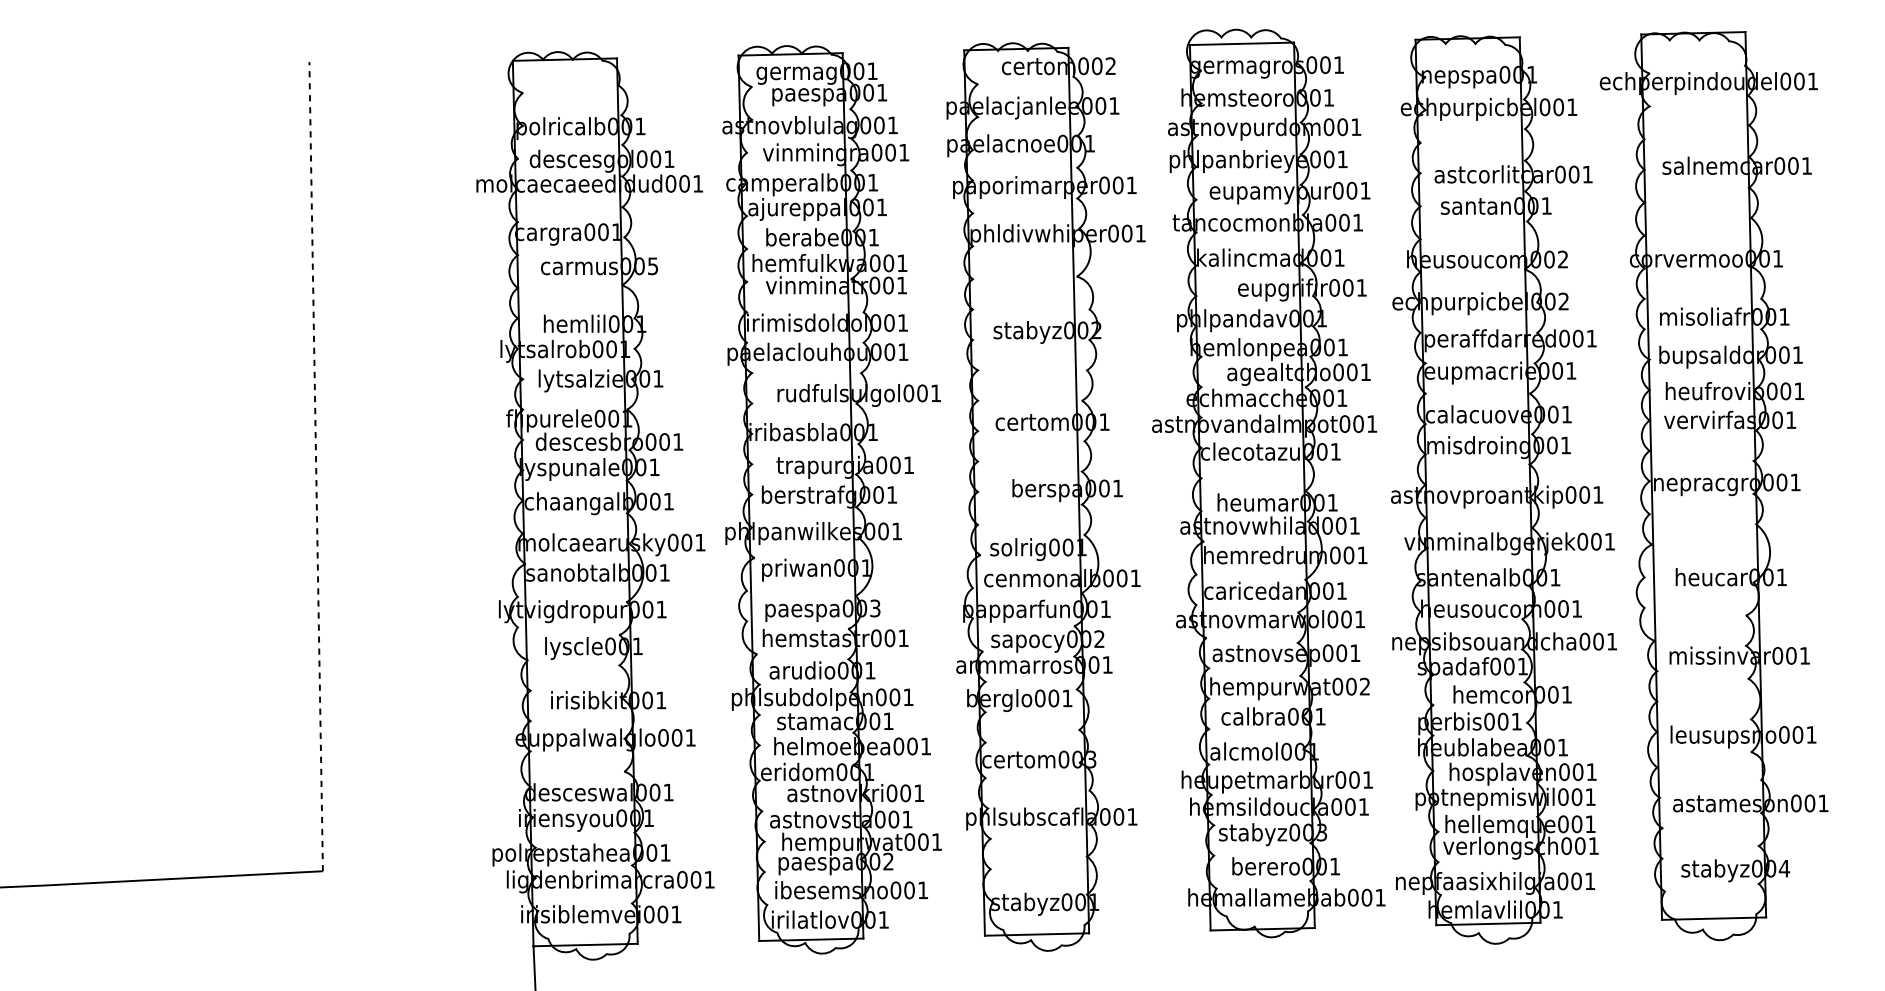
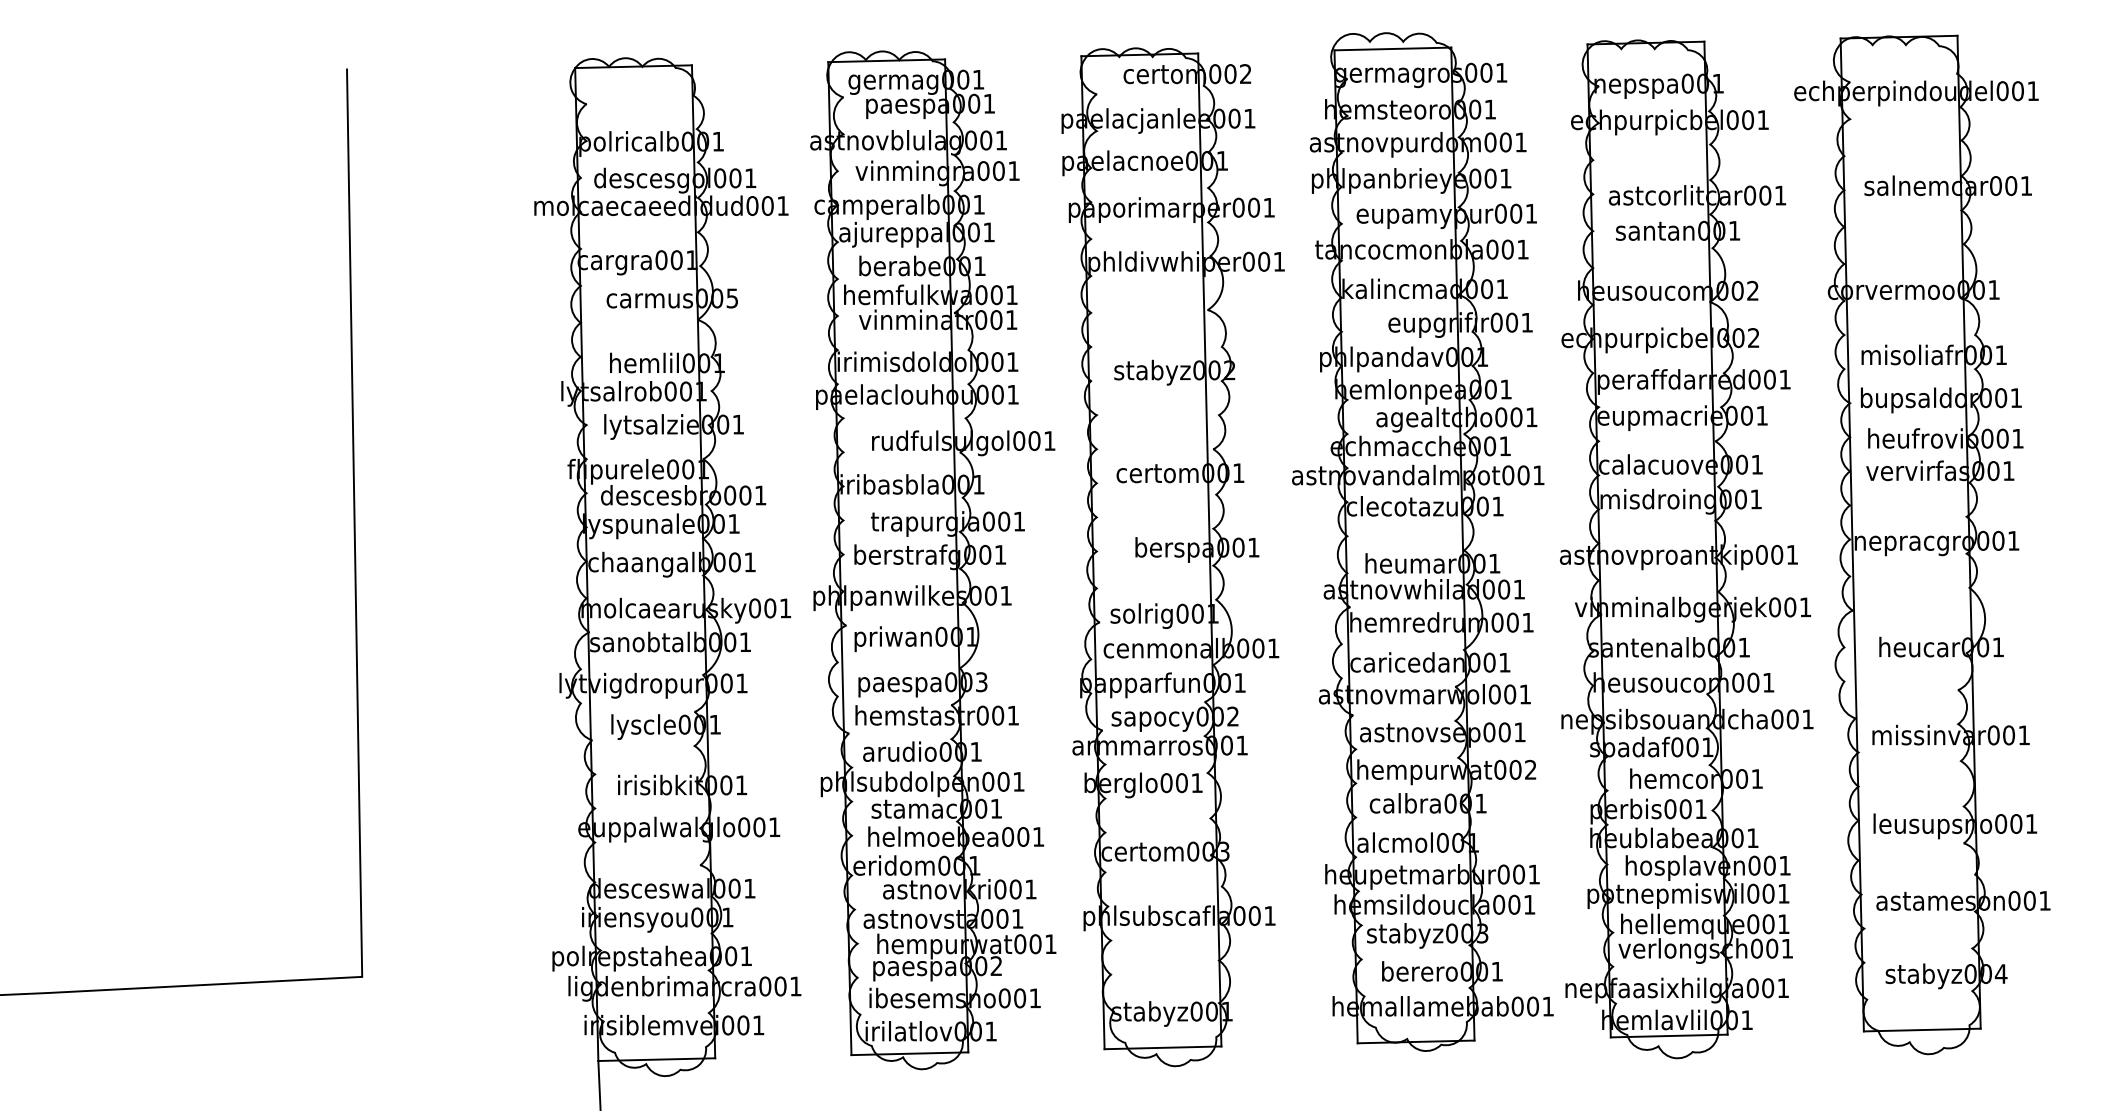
line: (316, 466) -> (354, 523), dashed -> solid

